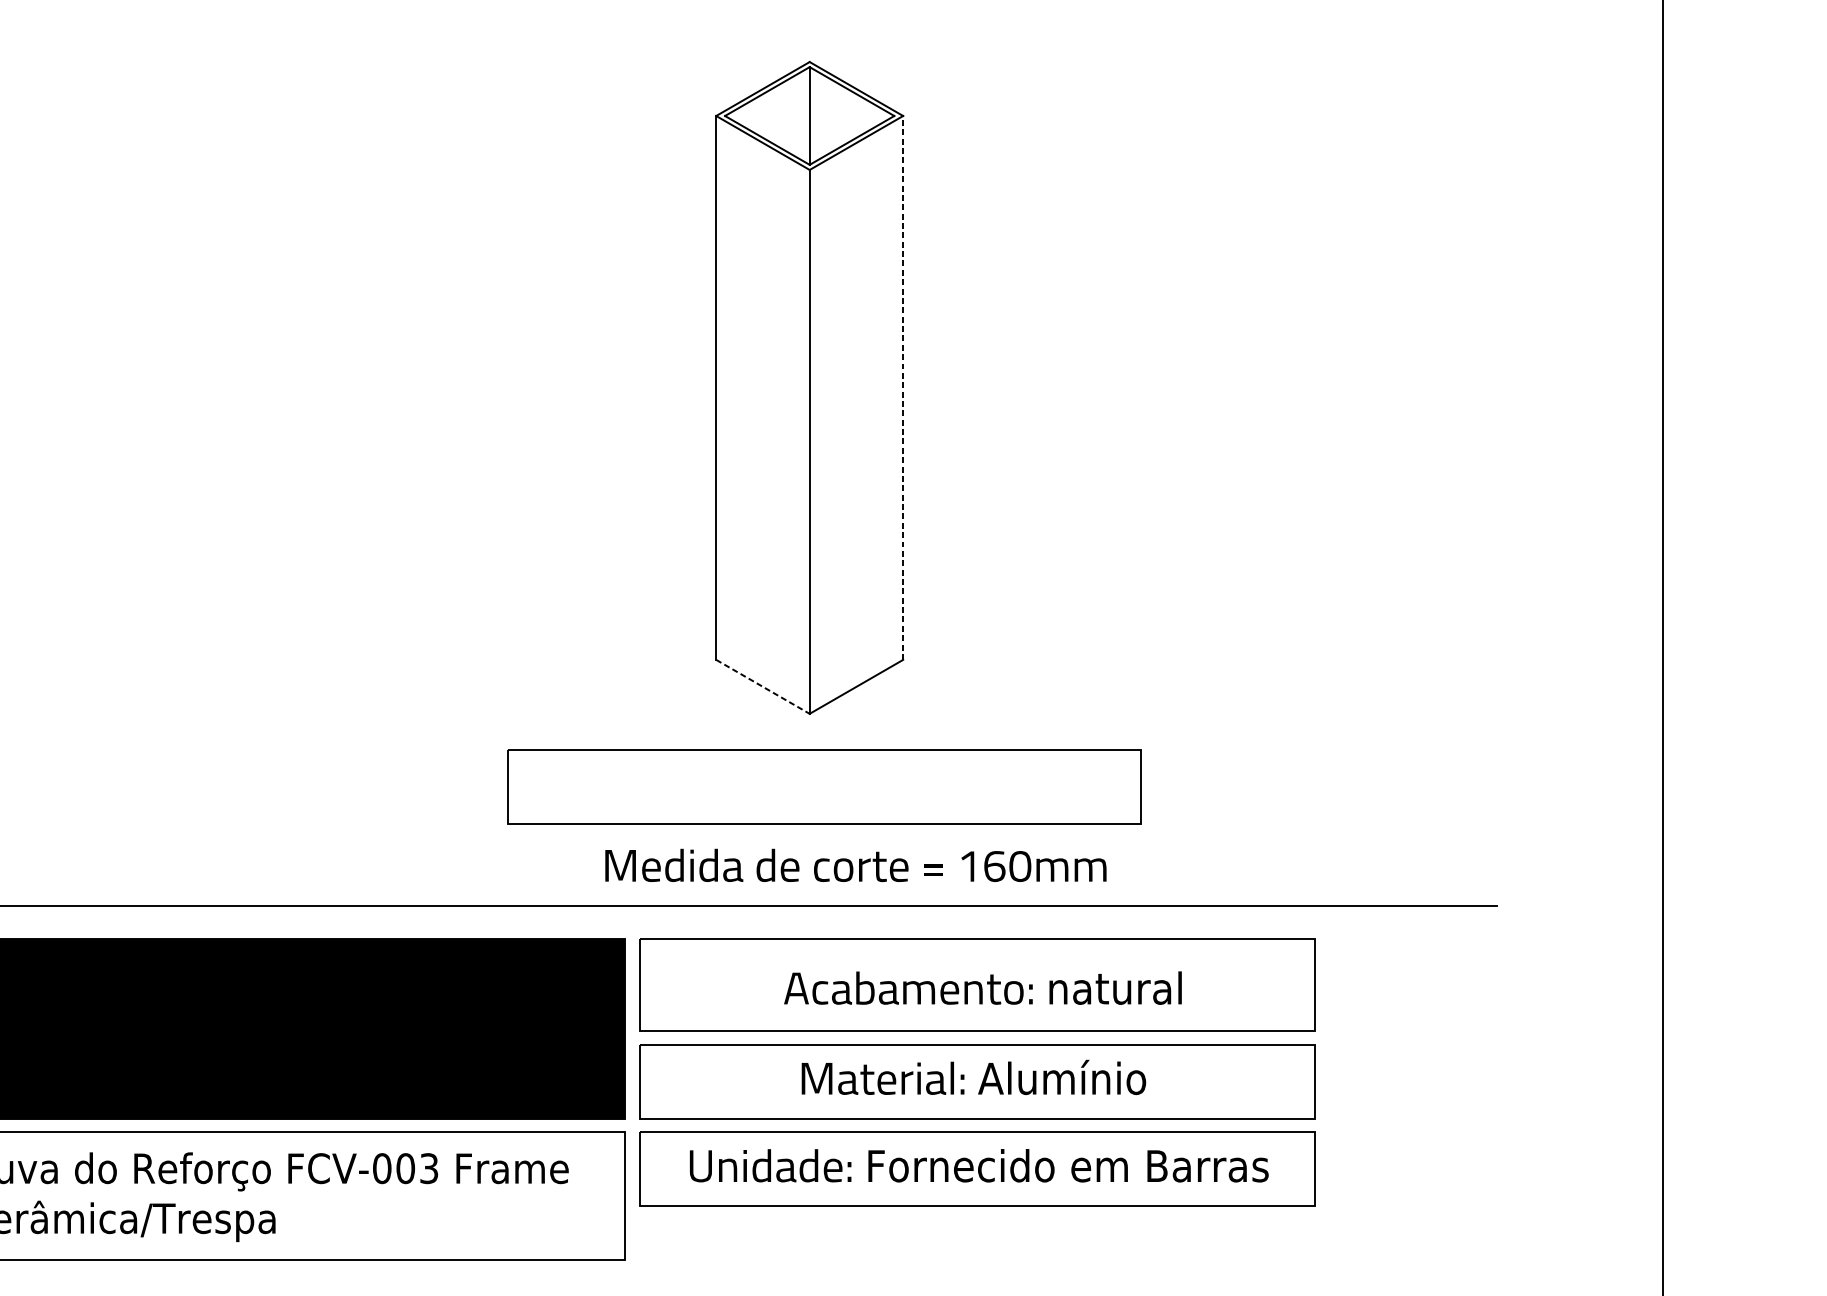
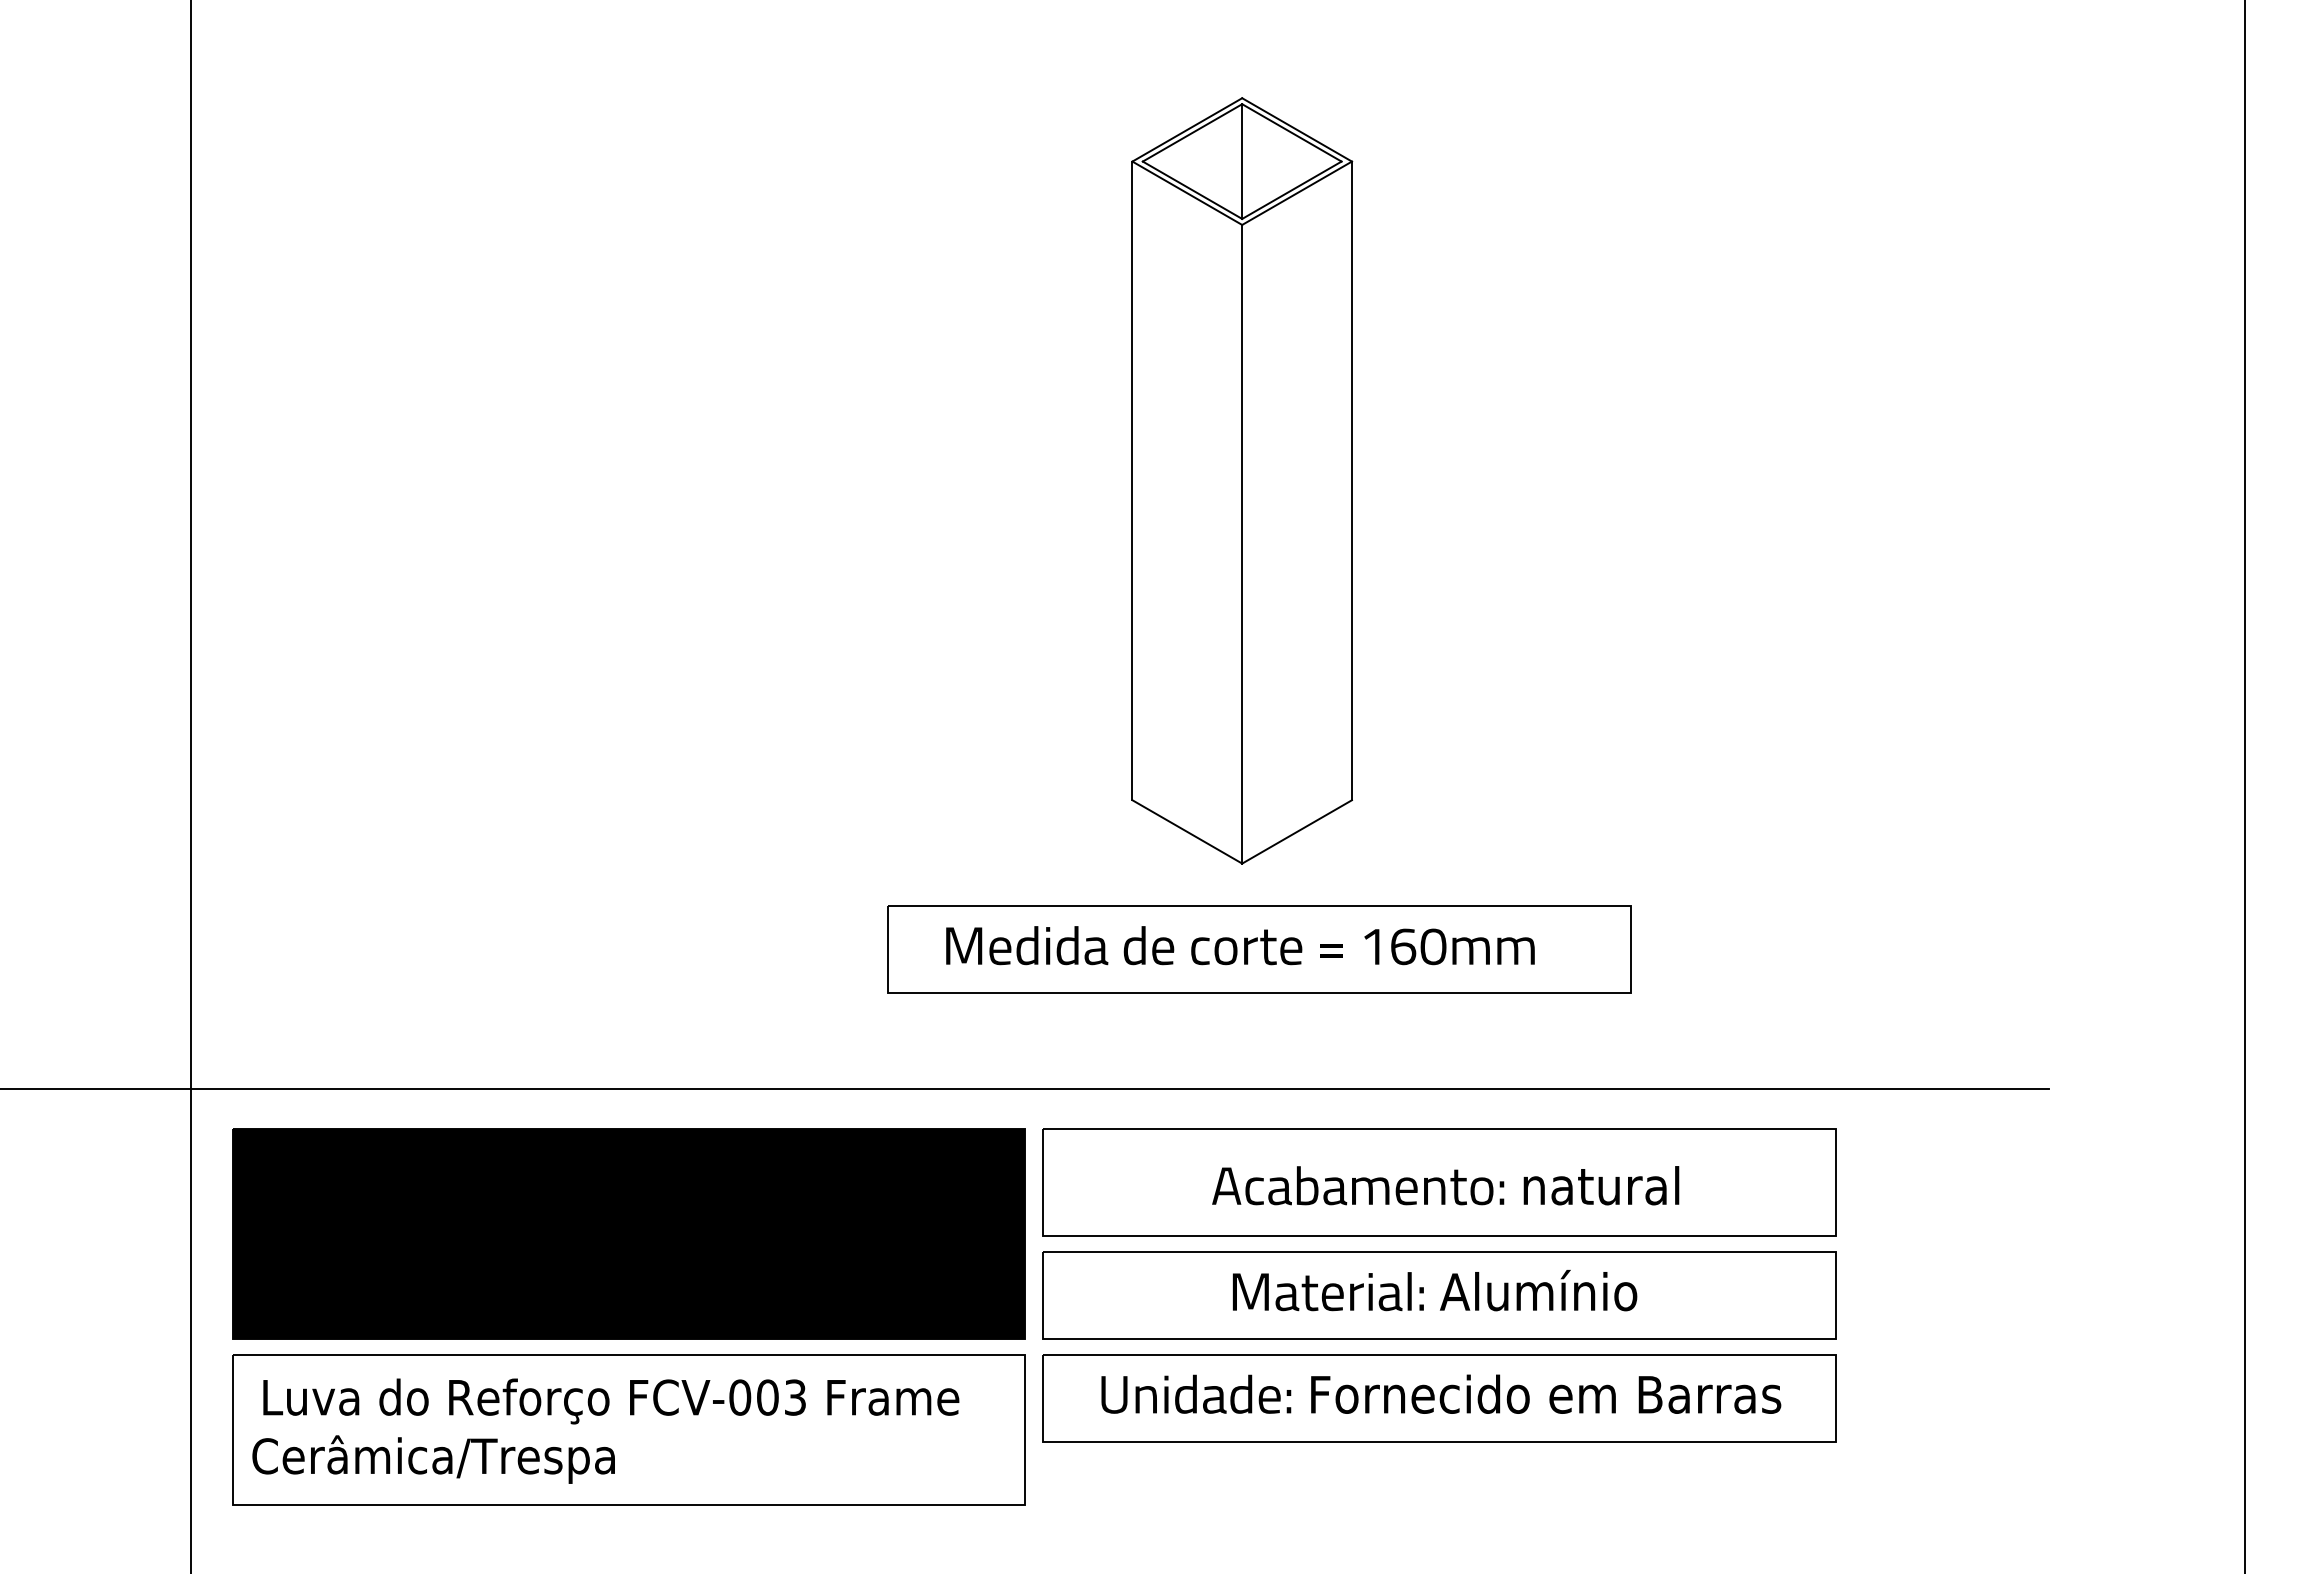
line: (902, 387) -> (1351, 480), dashed -> solid
line: (763, 687) -> (1187, 832), dashed -> solid
text: (855, 865) -> (1240, 945), moved

